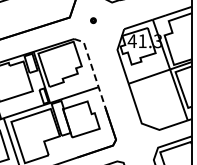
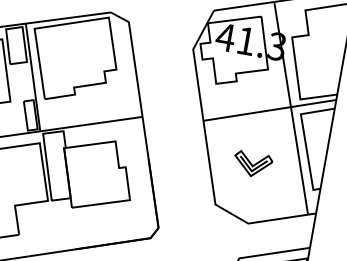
line: (93, 70) -> (138, 81), dashed -> solid
part: (156, 100) -> (252, 163), added

